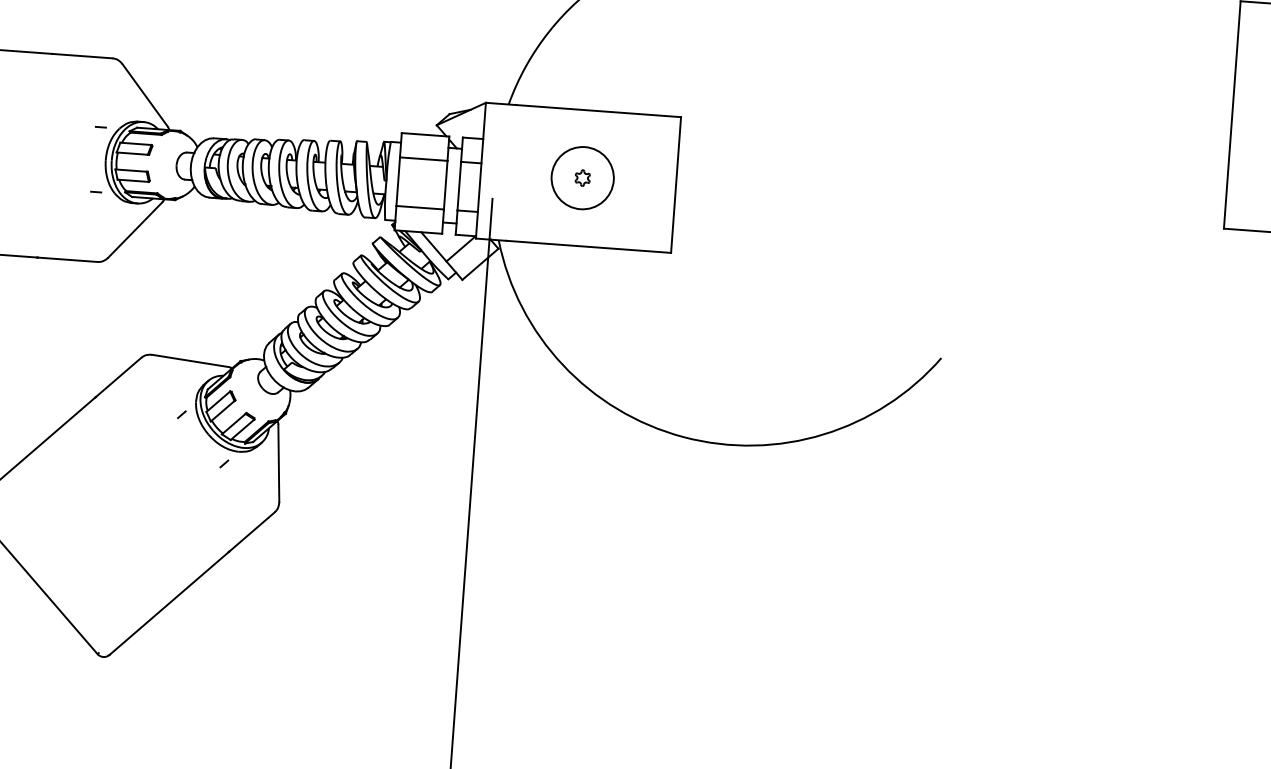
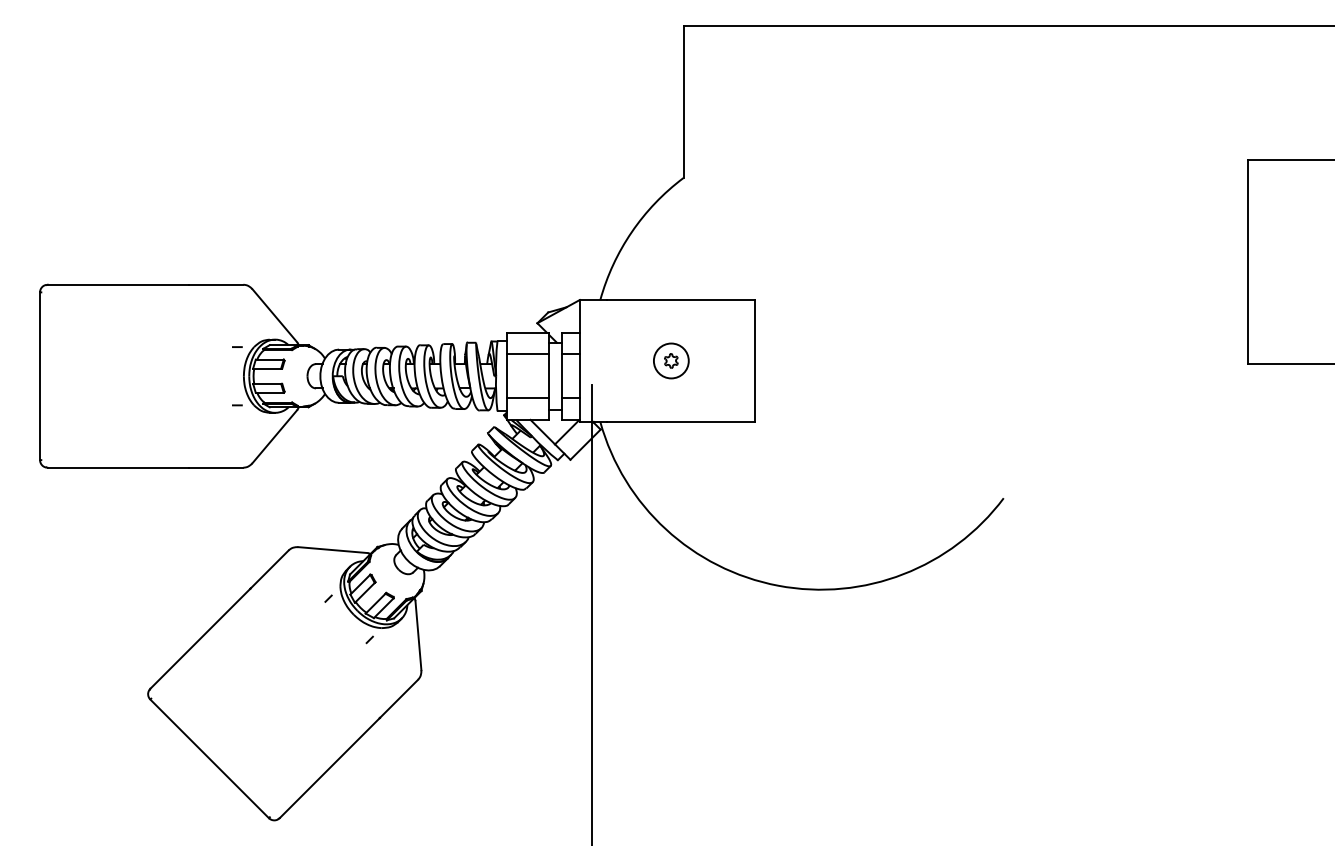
circle: (581, 177) -> (670, 360), size x0.62

